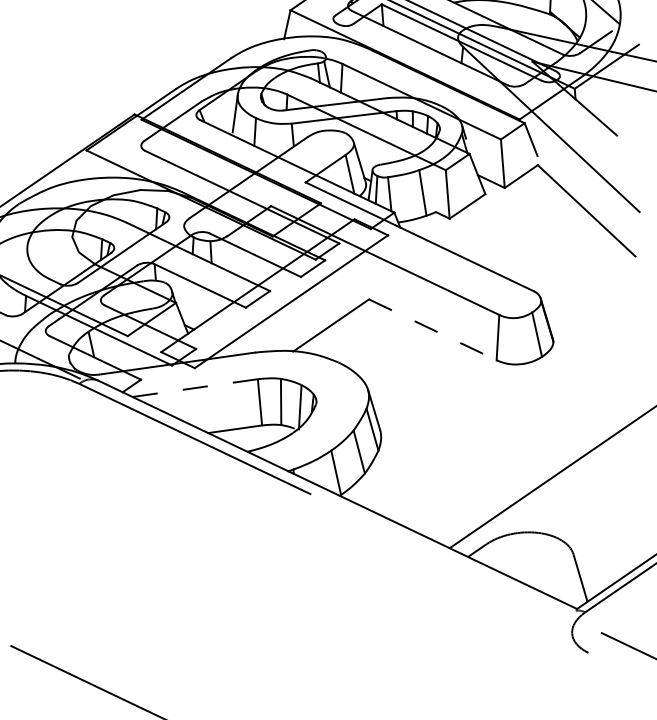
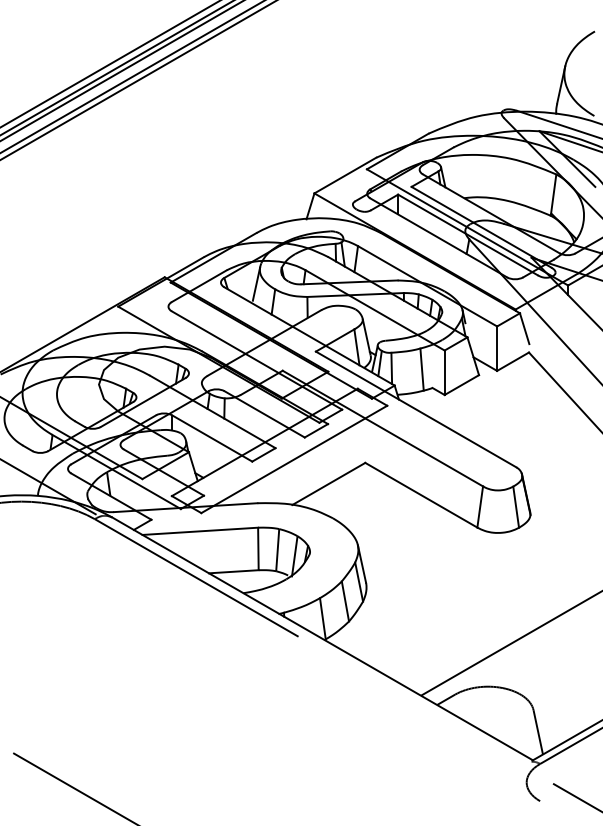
line: (433, 330) -> (421, 495), dashed -> solid
line: (195, 388) -> (200, 531), dashed -> solid

